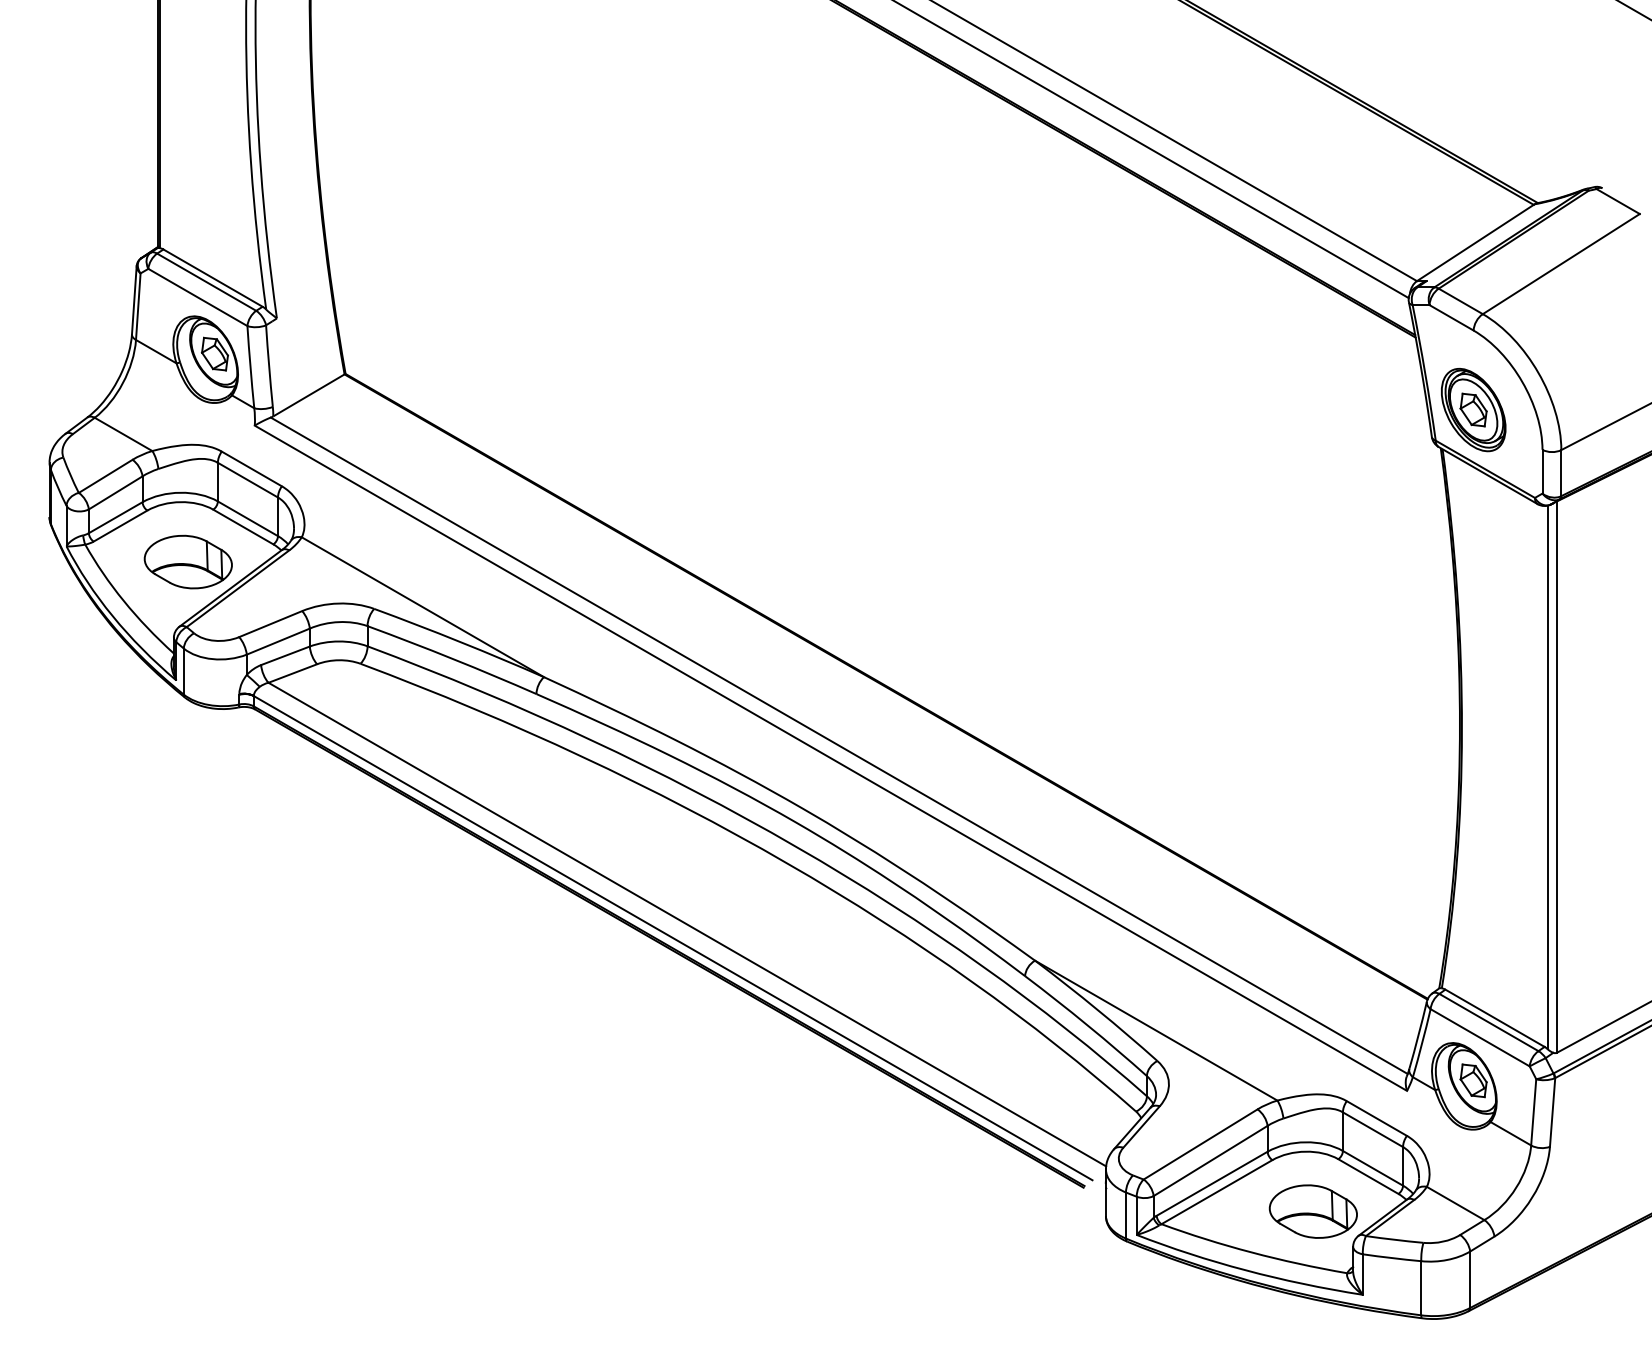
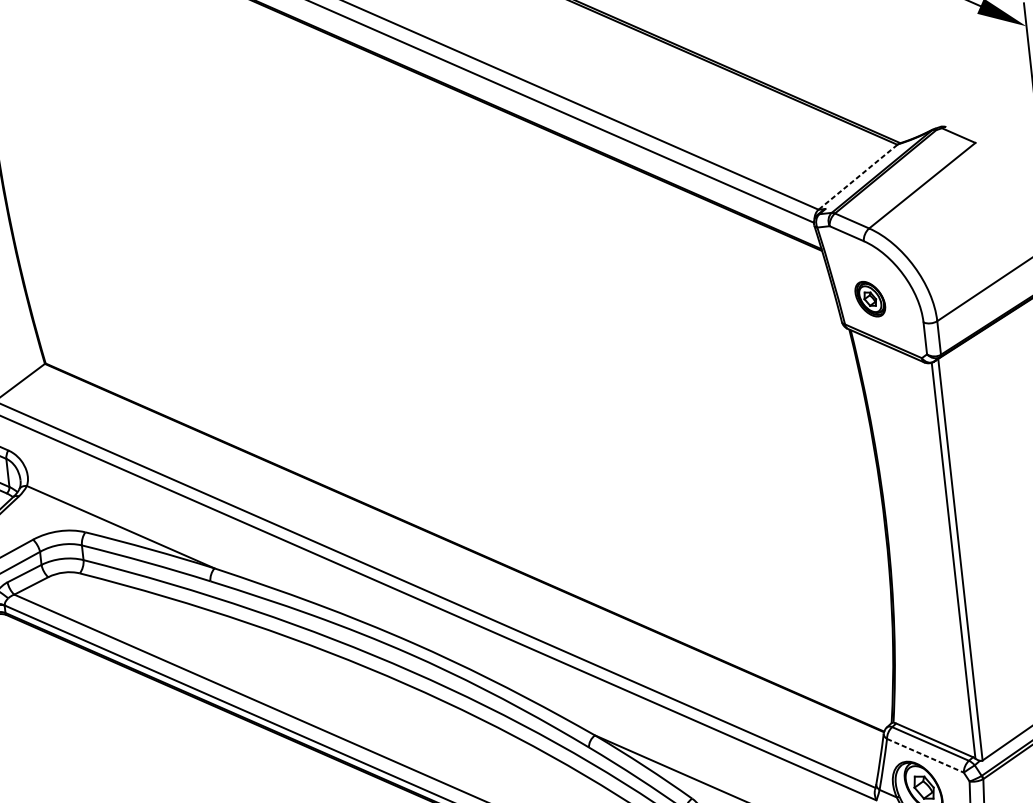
line: (1475, 243) -> (858, 177), solid -> dashed
part: (1473, 410) -> (870, 299), size x0.6
line: (1480, 1038) -> (925, 756), solid -> dashed

